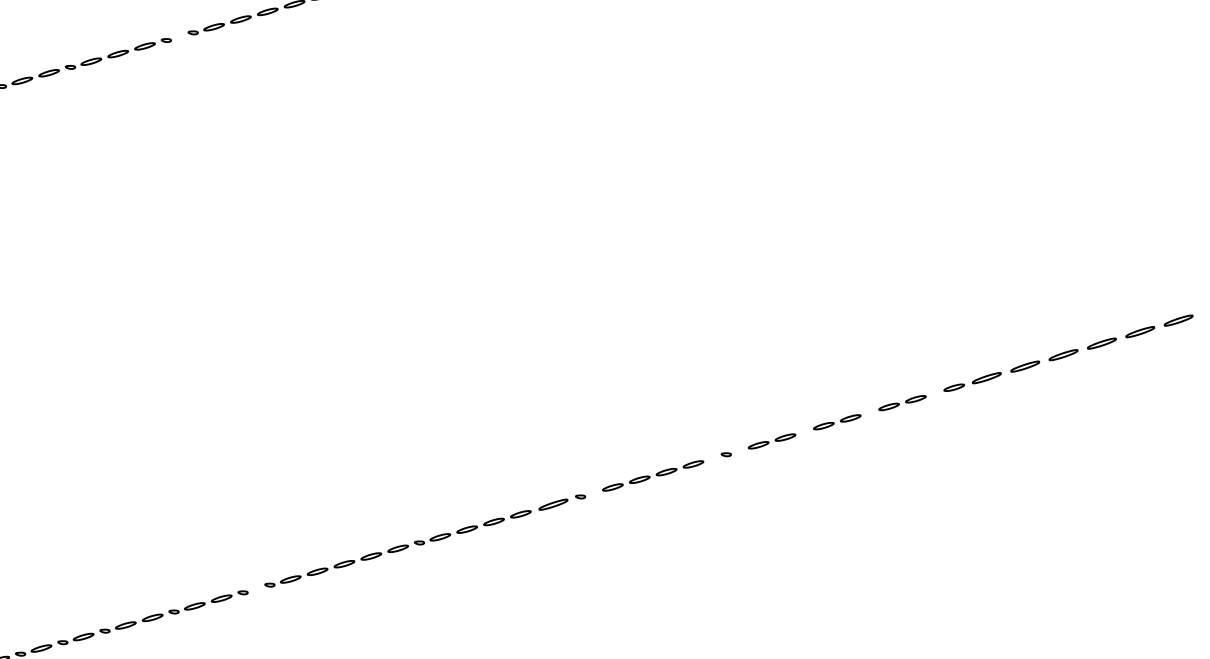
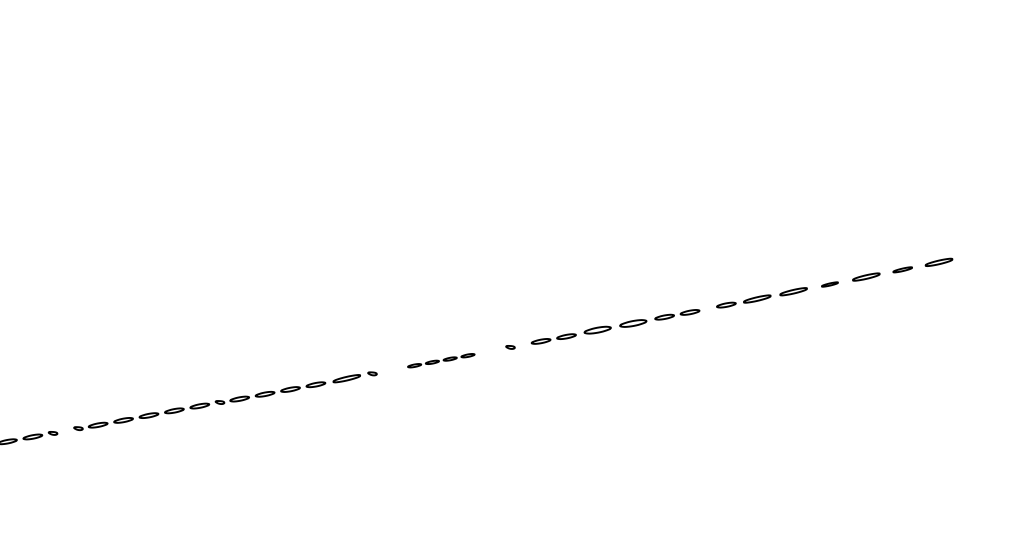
part: (1140, 332) -> (902, 270), size x0.7
part: (1063, 355) -> (829, 284), size x0.6
part: (837, 422) -> (615, 327), size x1.4
part: (653, 475) -> (441, 360), size x0.7

